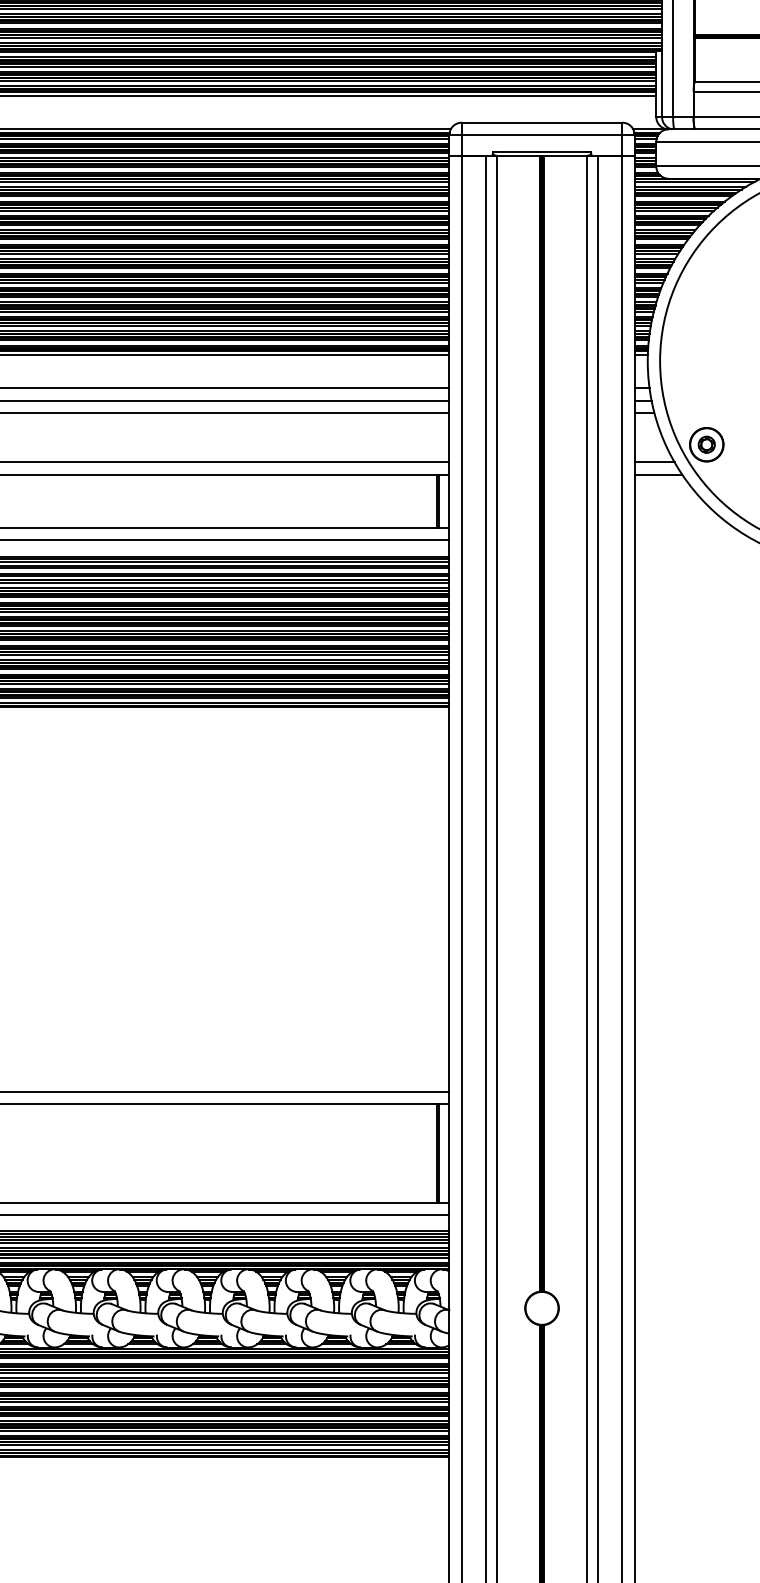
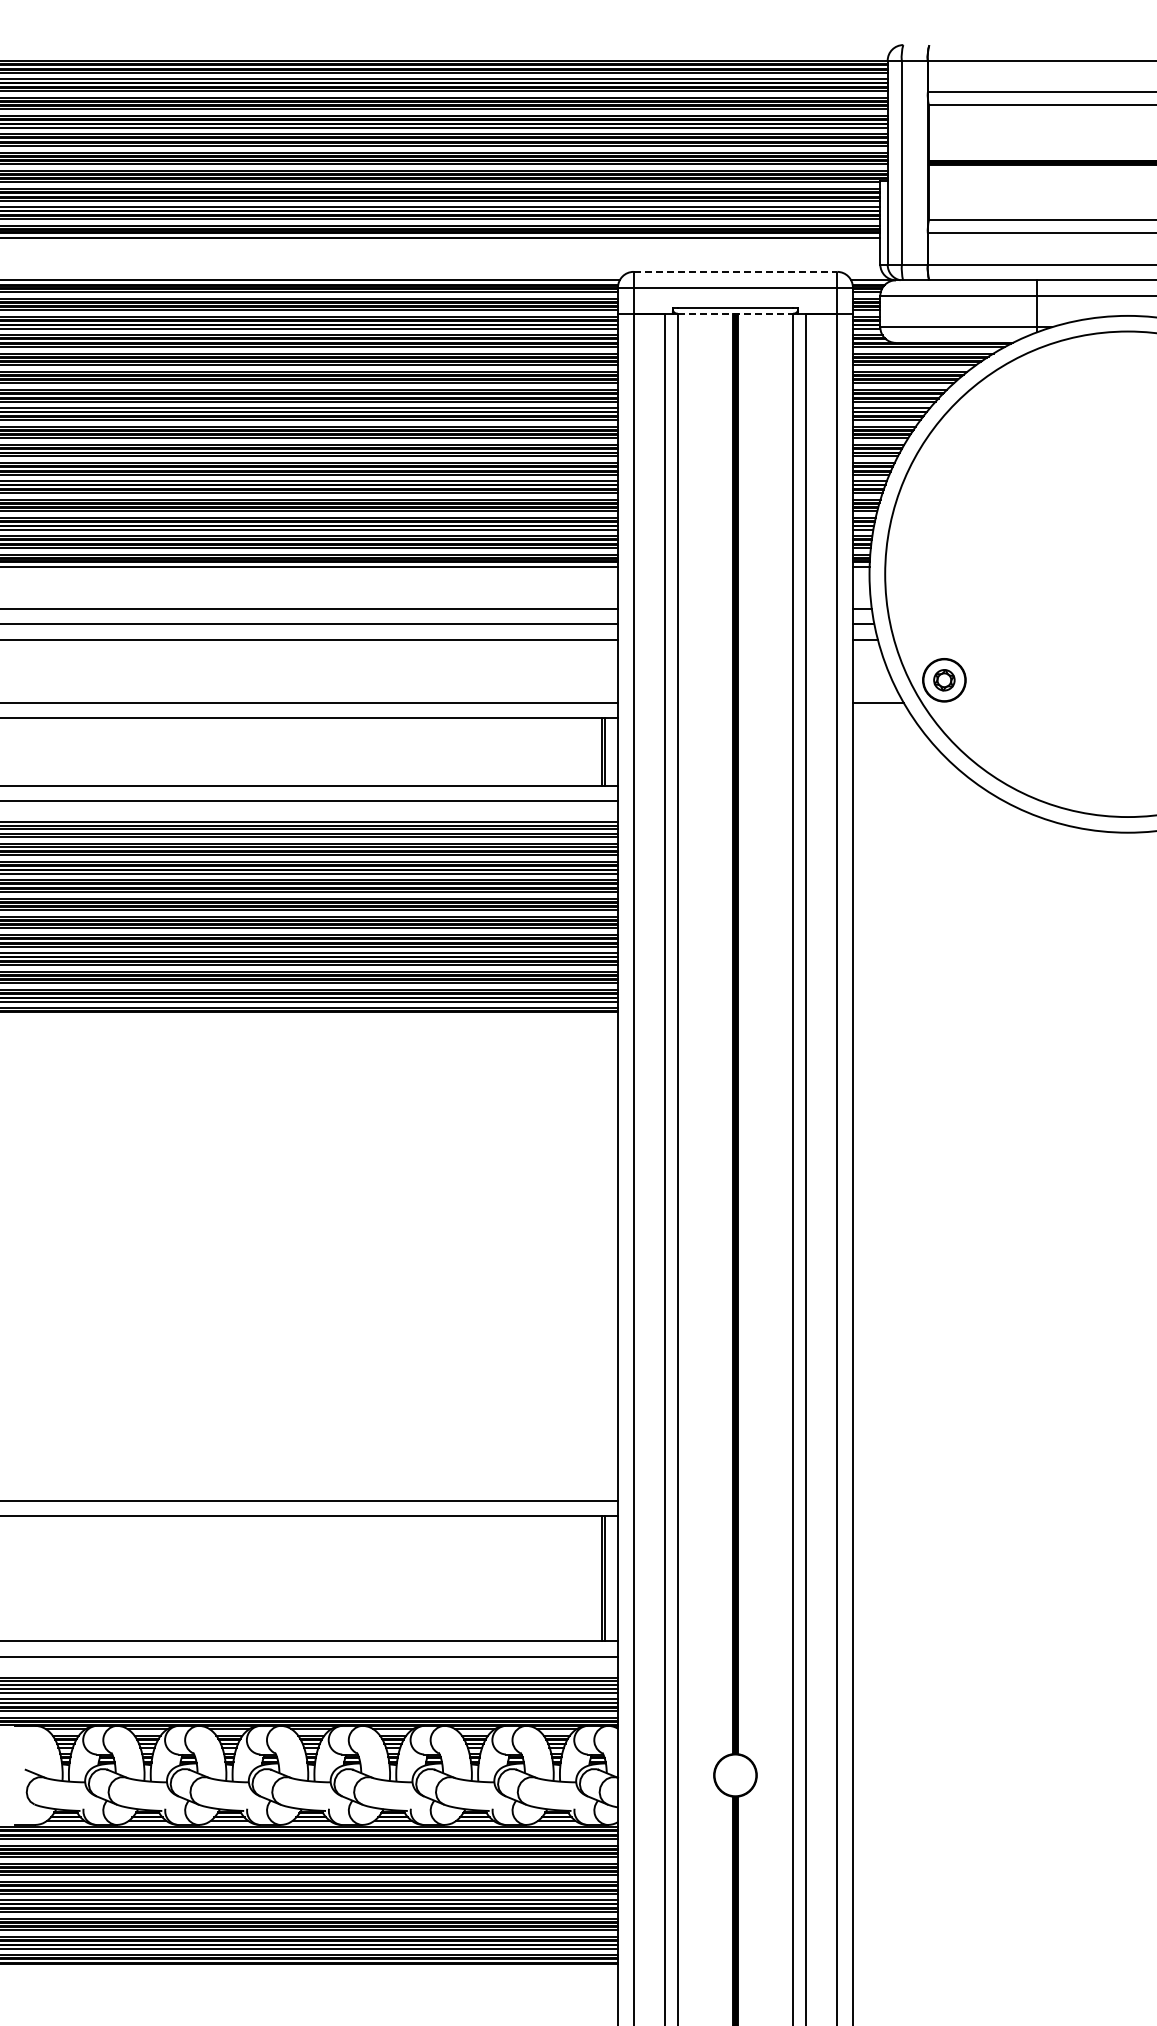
line: (542, 122) -> (735, 271), solid -> dashed
line: (542, 155) -> (735, 313), solid -> dashed
line: (657, 474) -> (882, 718), removed

